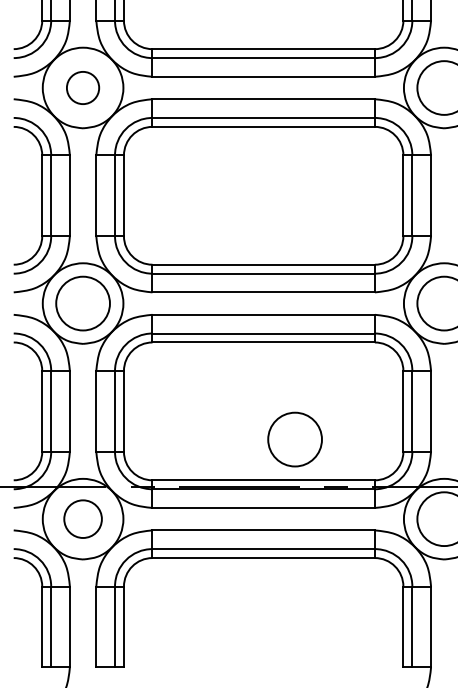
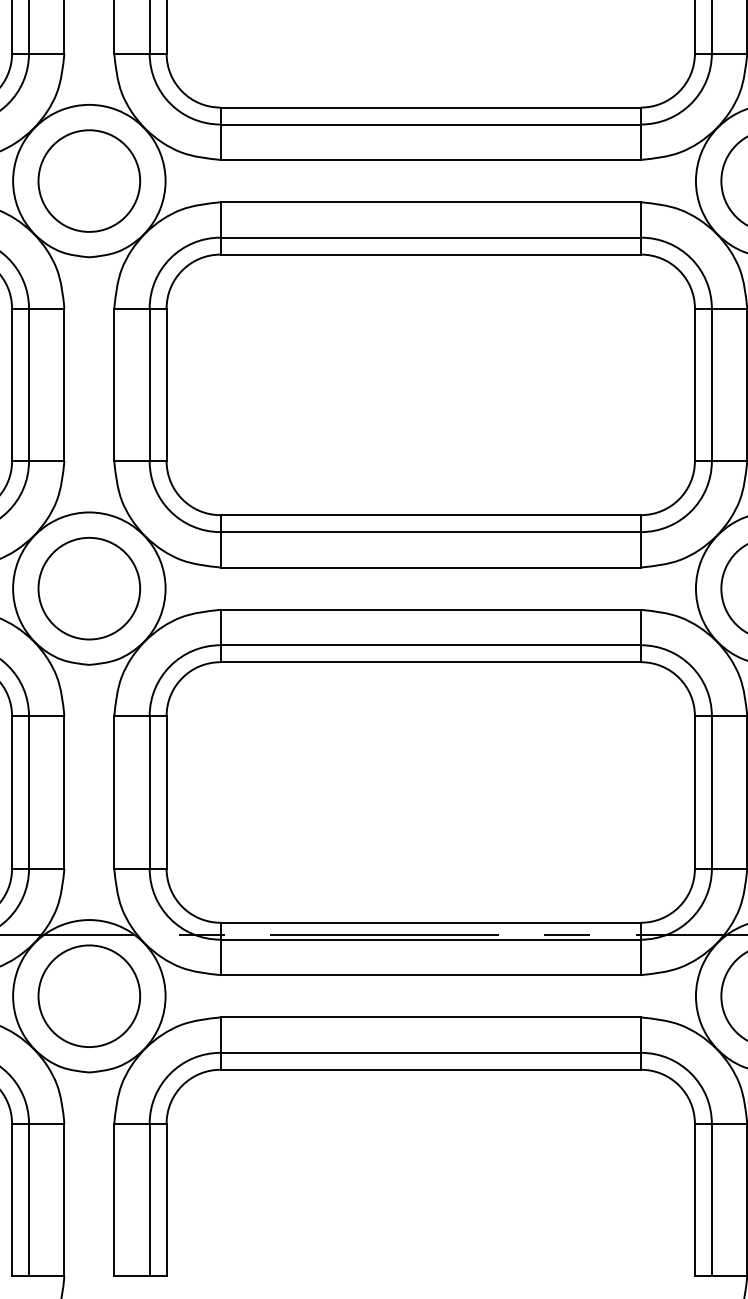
circle: (82, 87) -> (88, 180), size x1.67
circle: (294, 439) -> (489, 845), removed
circle: (82, 519) -> (88, 996), size x1.43

